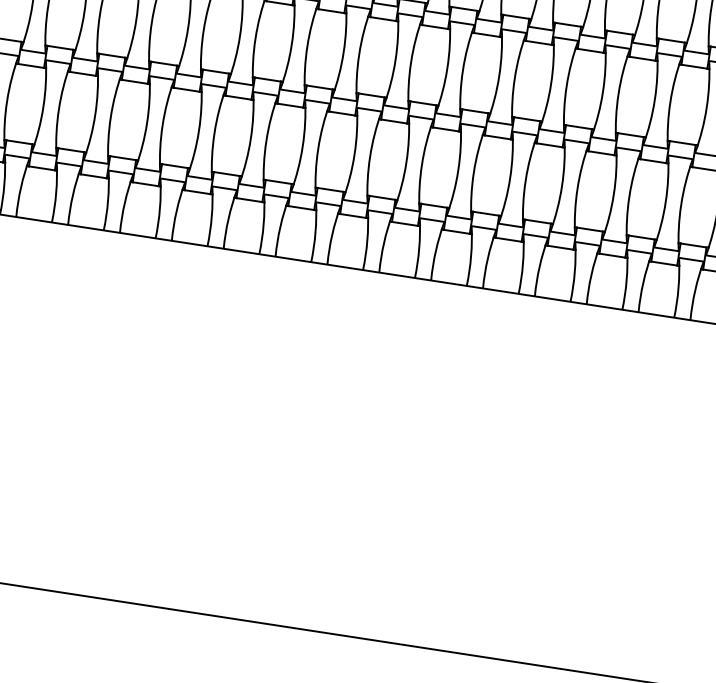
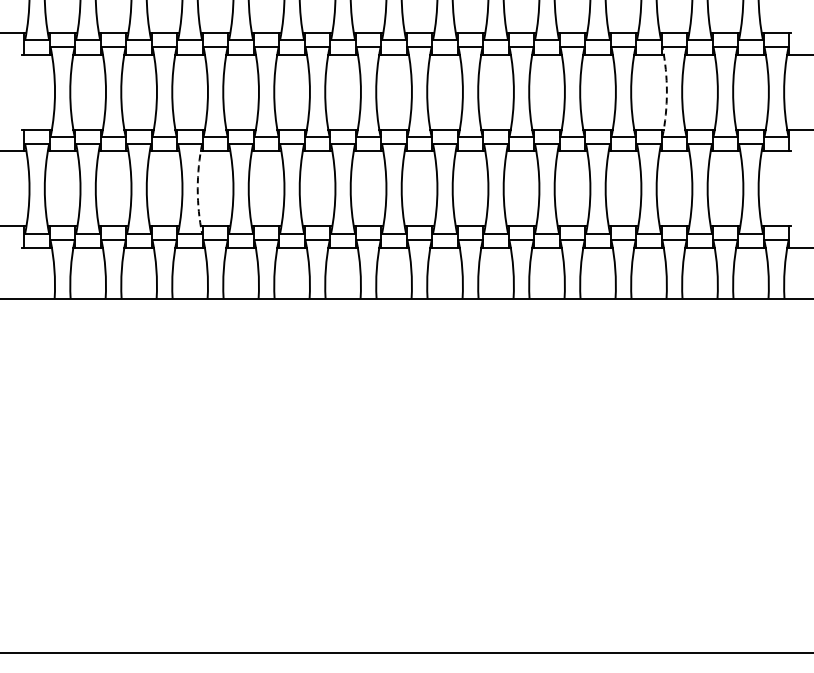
arc: (654, 100) -> (666, 92), solid -> dashed
arc: (162, 124) -> (197, 188), solid -> dashed

